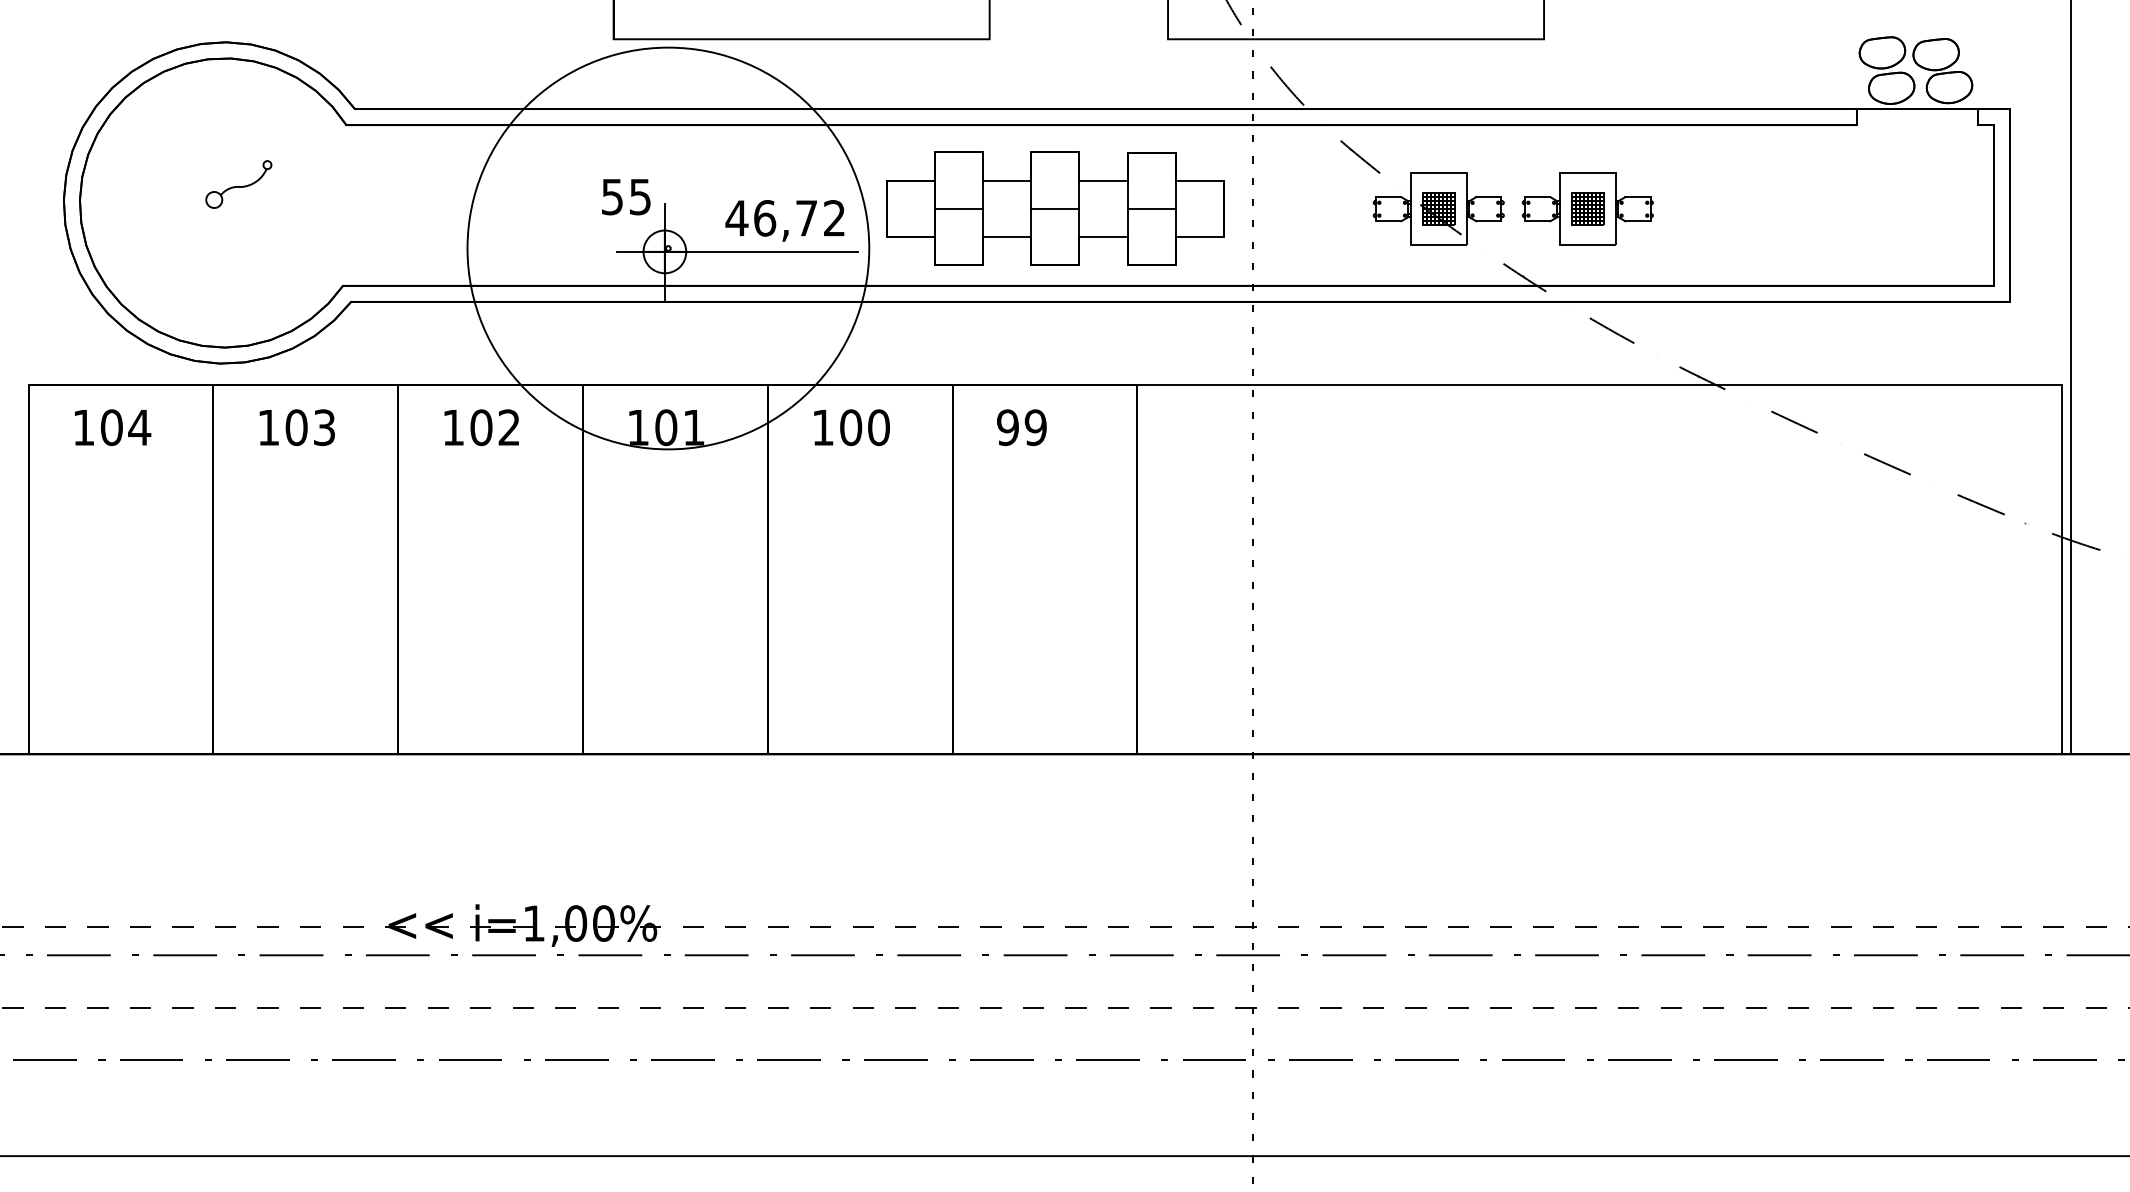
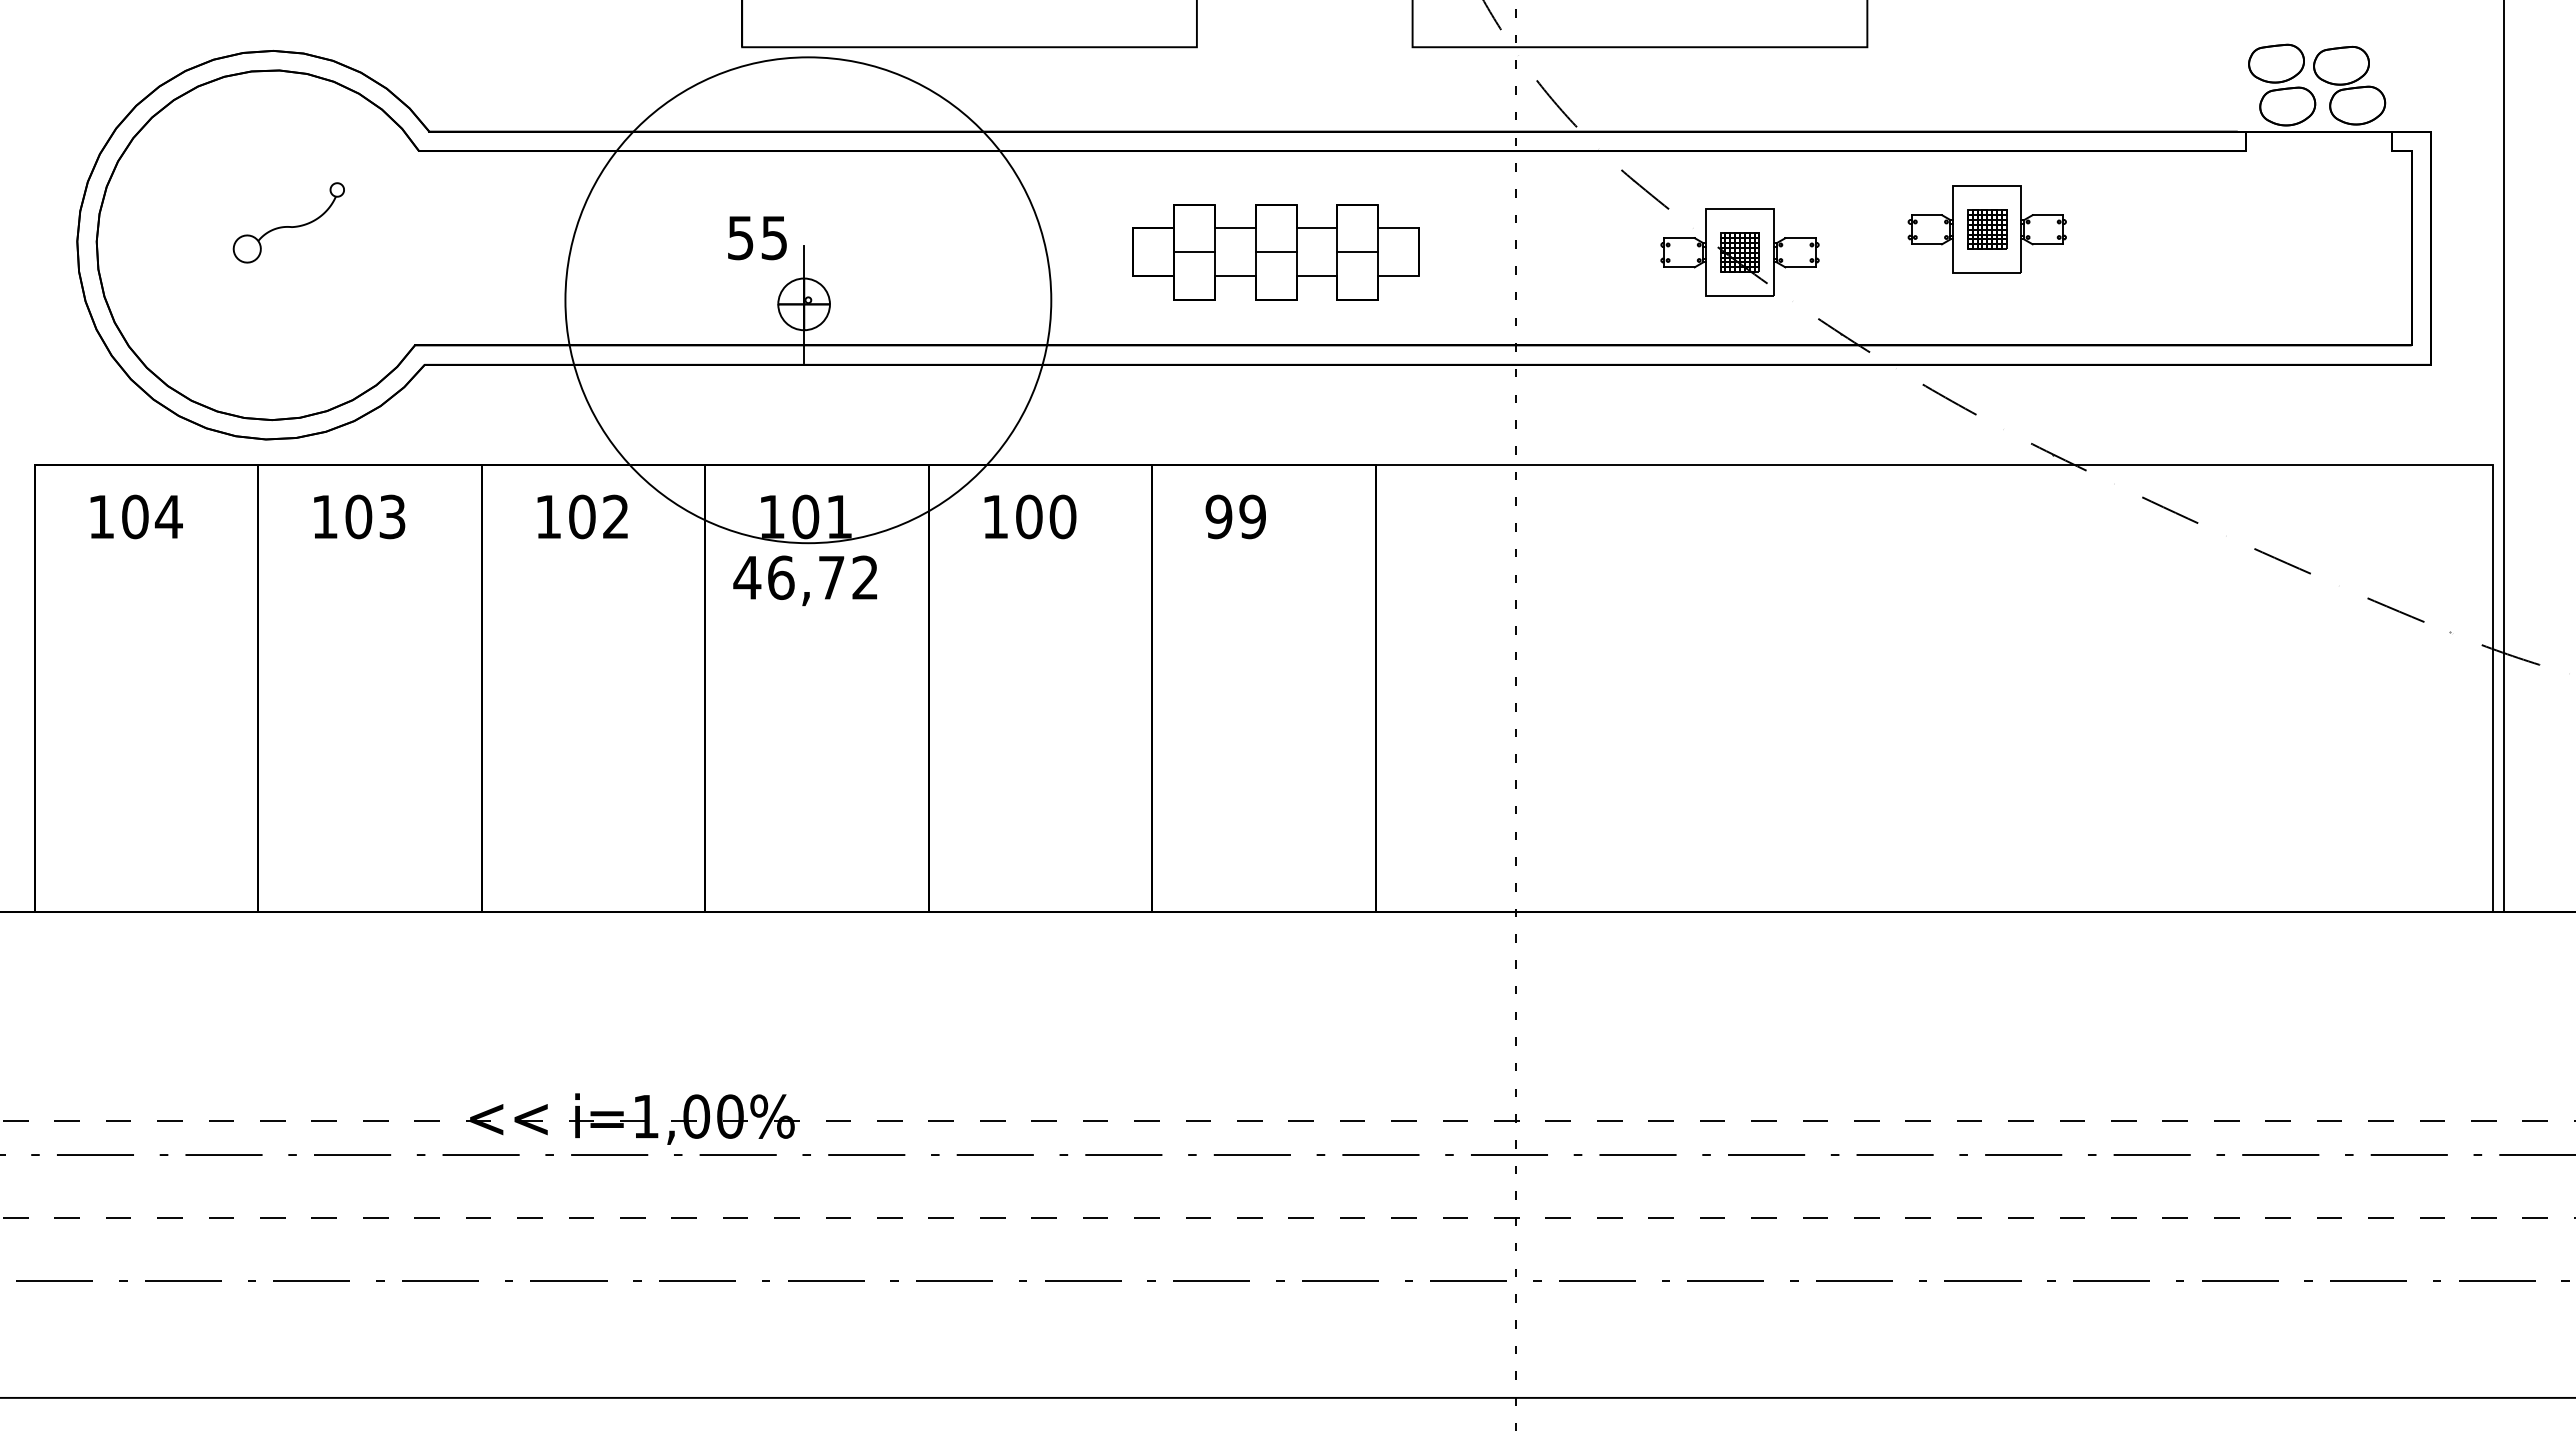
part: (238, 184) -> (288, 222), size x1.4
part: (1054, 208) -> (1275, 251), size x0.7
part: (1587, 209) -> (1986, 229), moved
text: (784, 220) -> (804, 580), moved
line: (737, 252) -> (891, 304), removed

